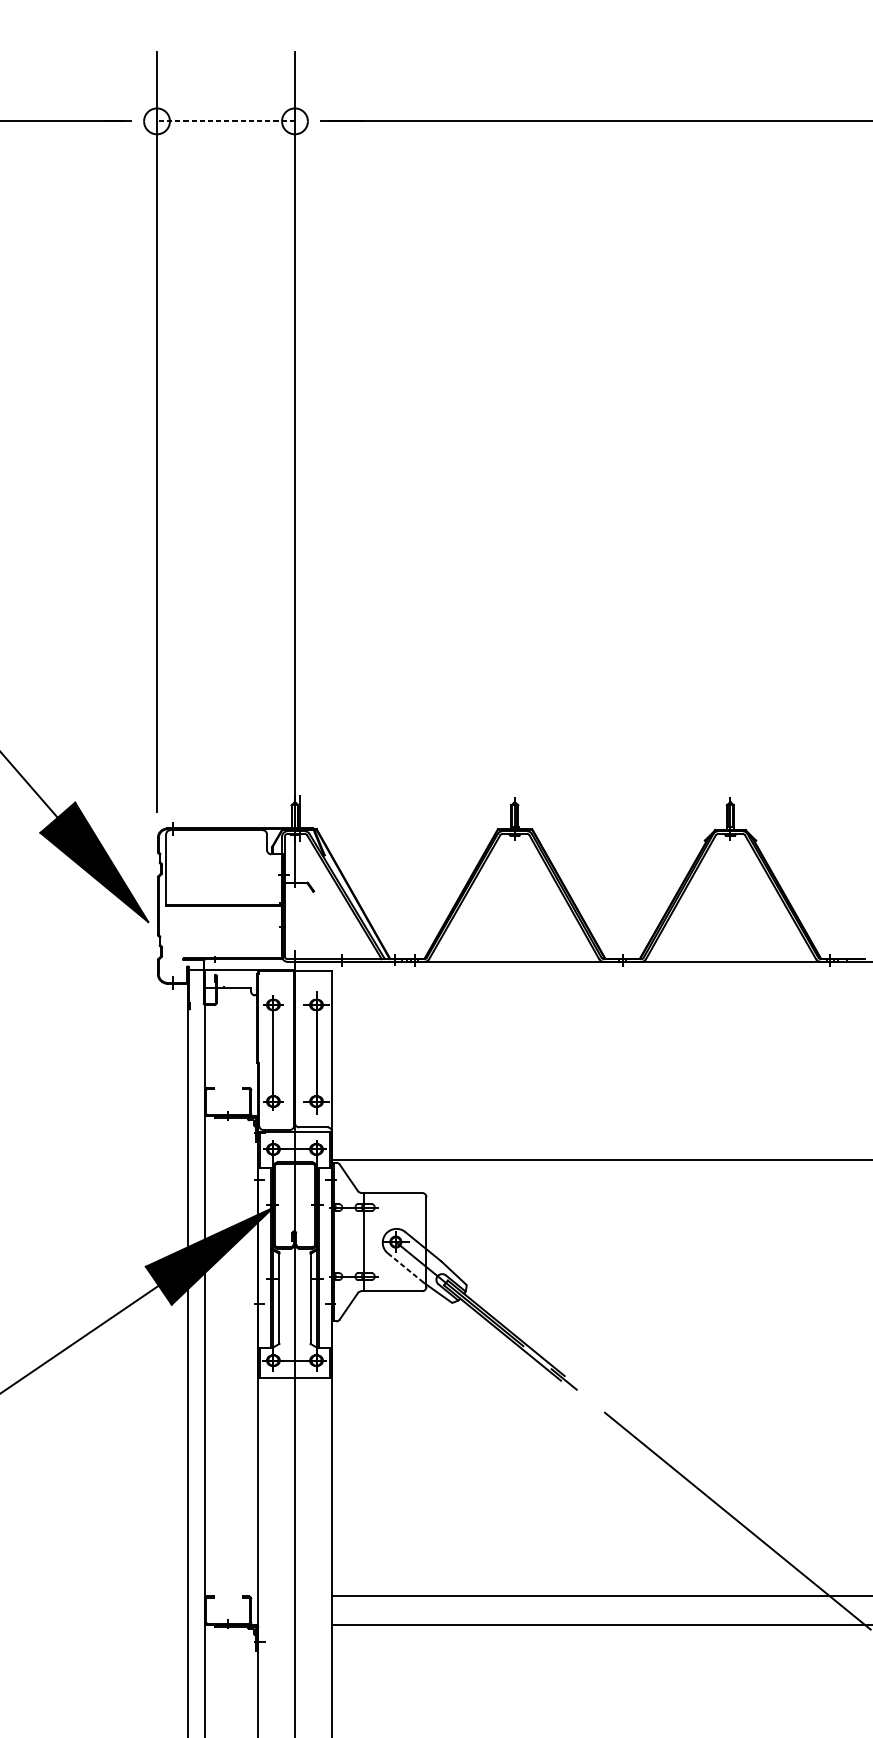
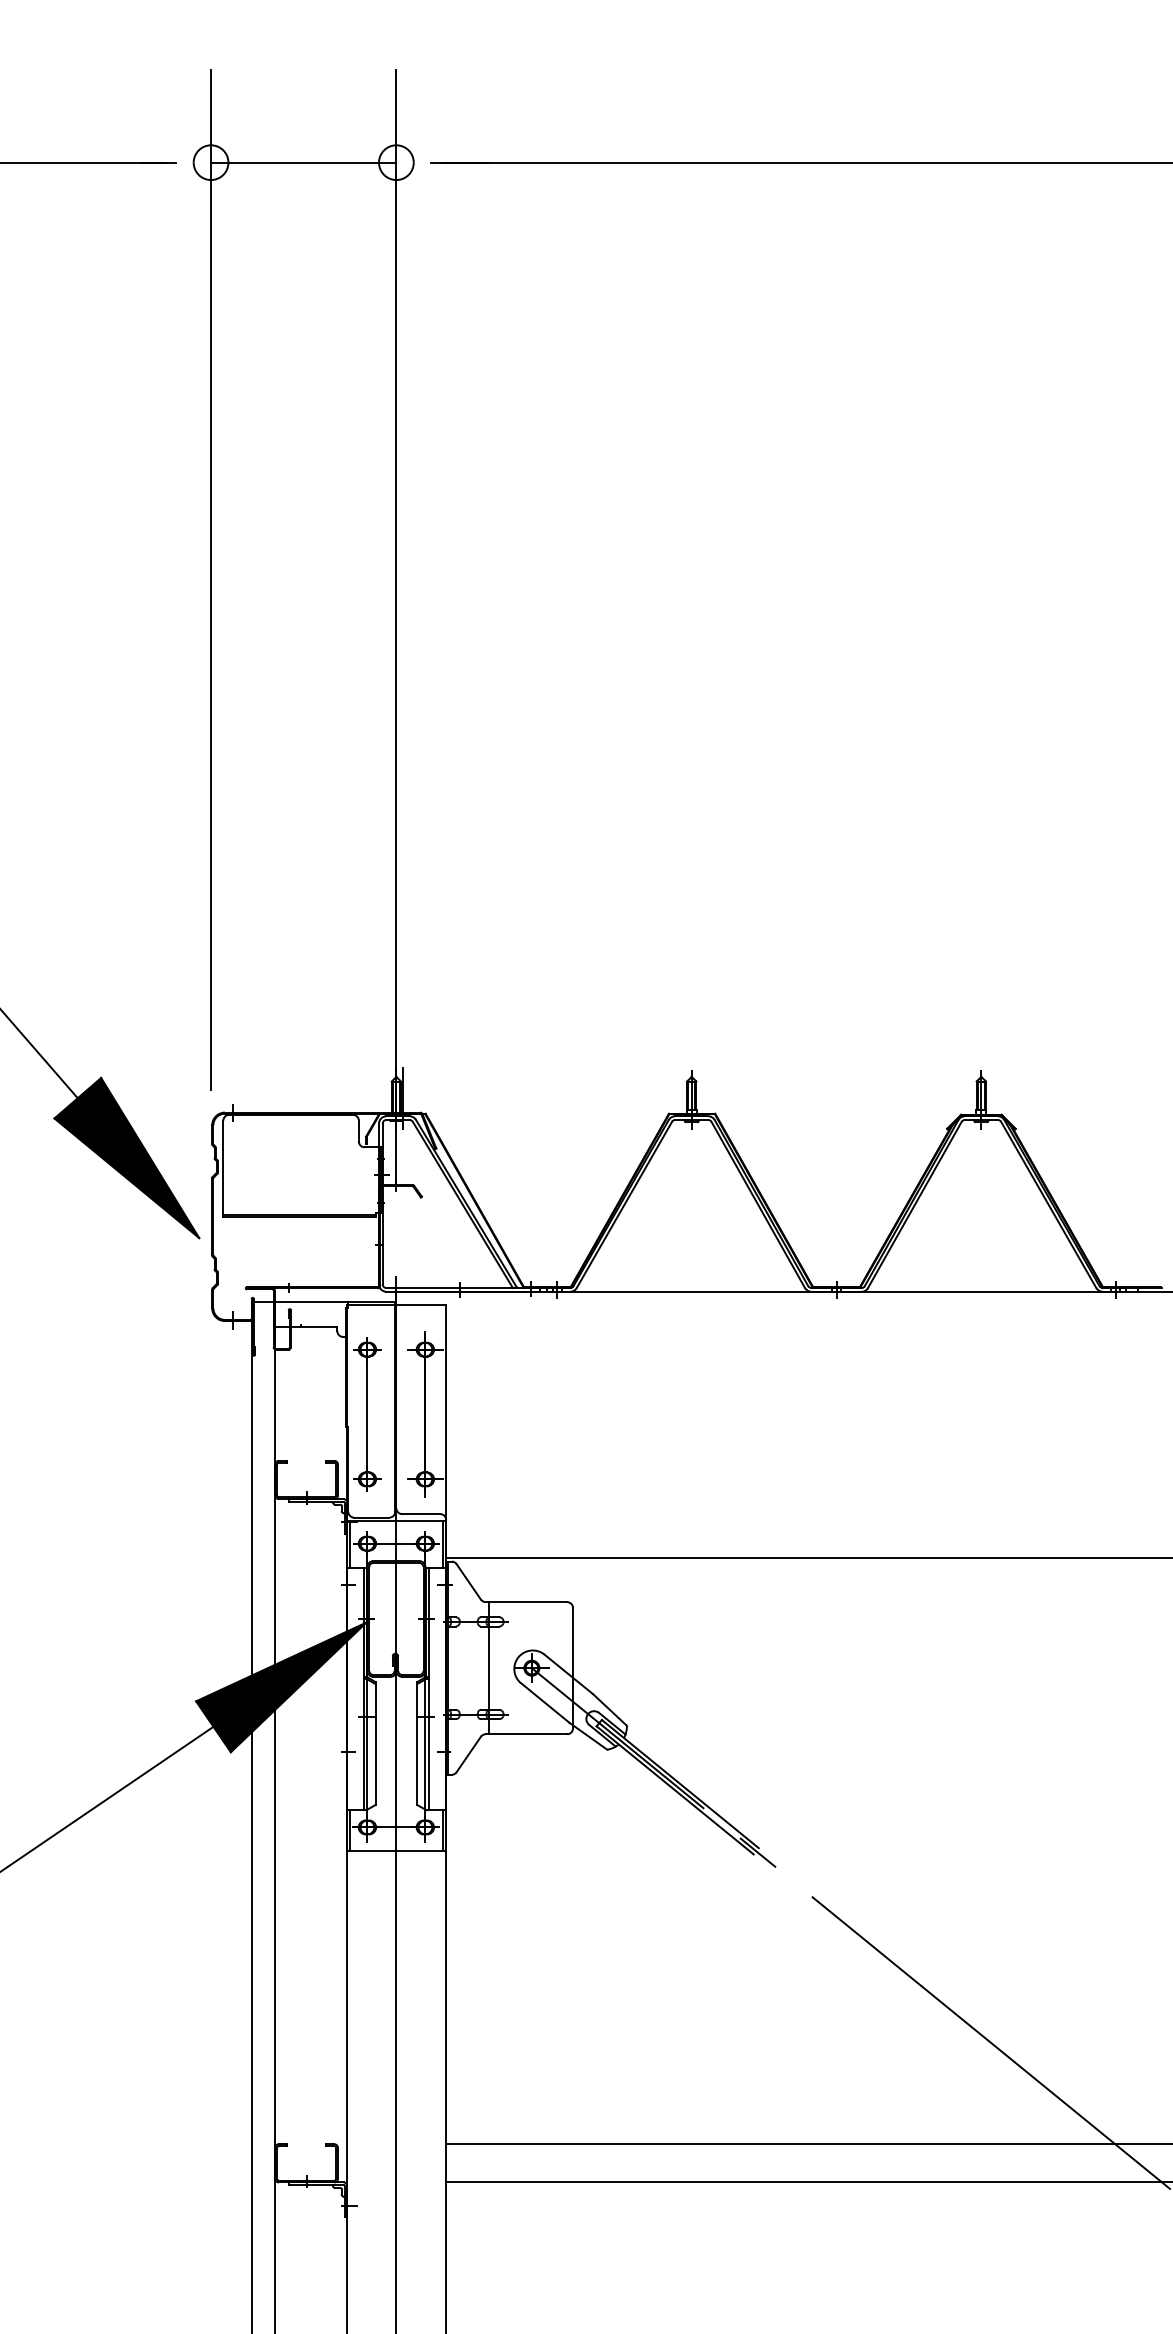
line: (225, 121) -> (303, 162), dashed -> solid
line: (405, 1268) -> (545, 1703), dashed -> solid

